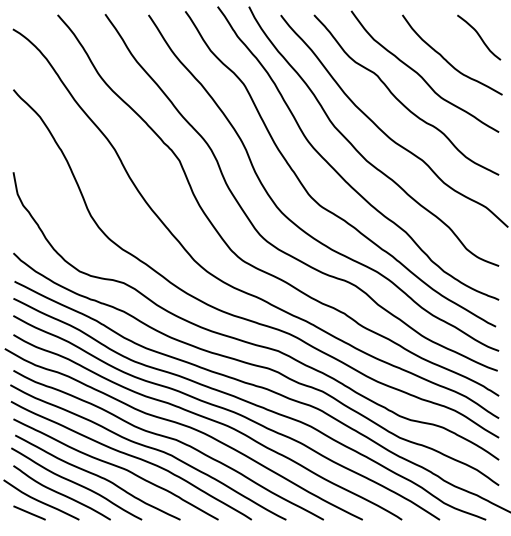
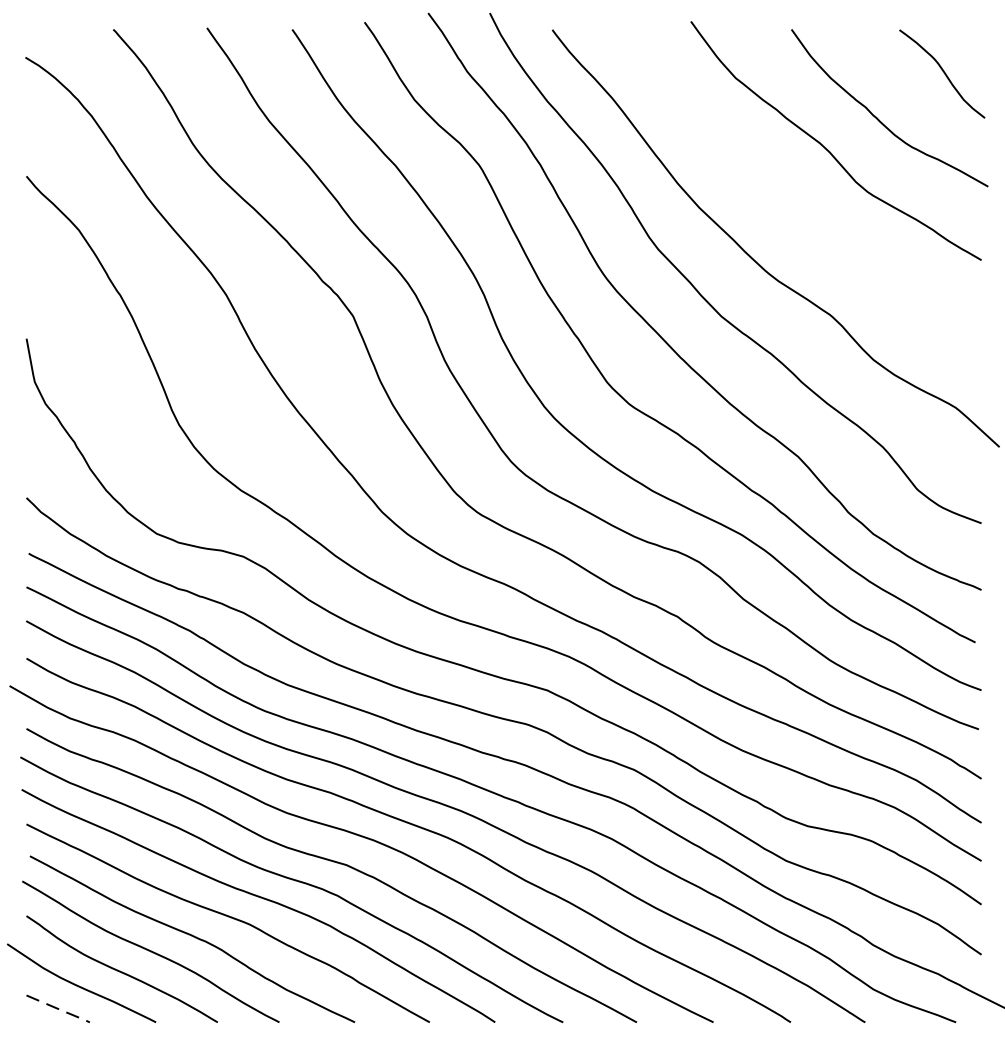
curve: (400, 100) -> (787, 197), removed
line: (30, 513) -> (60, 1009), solid -> dashed

